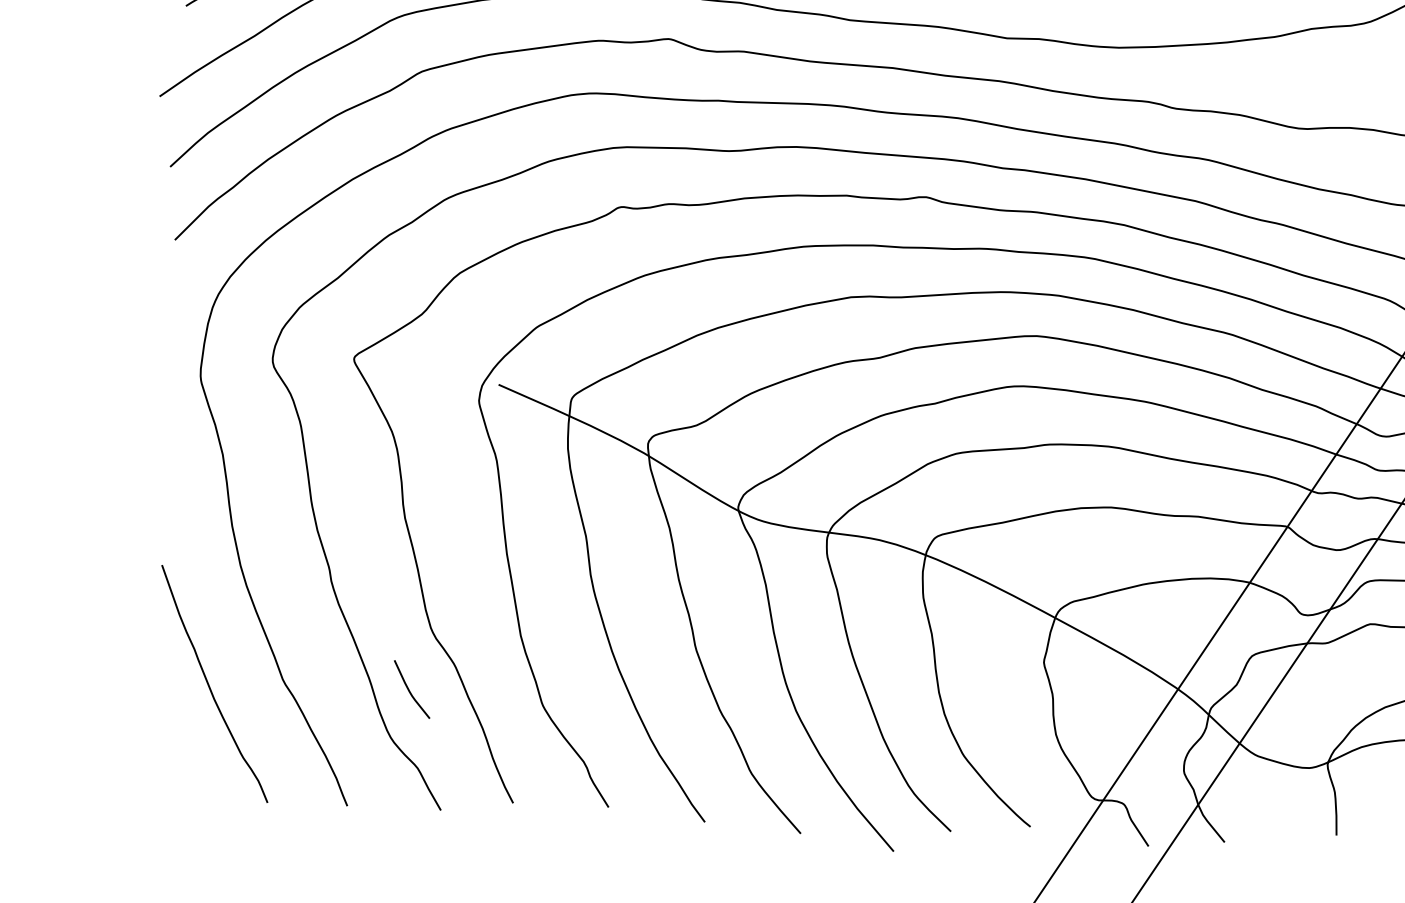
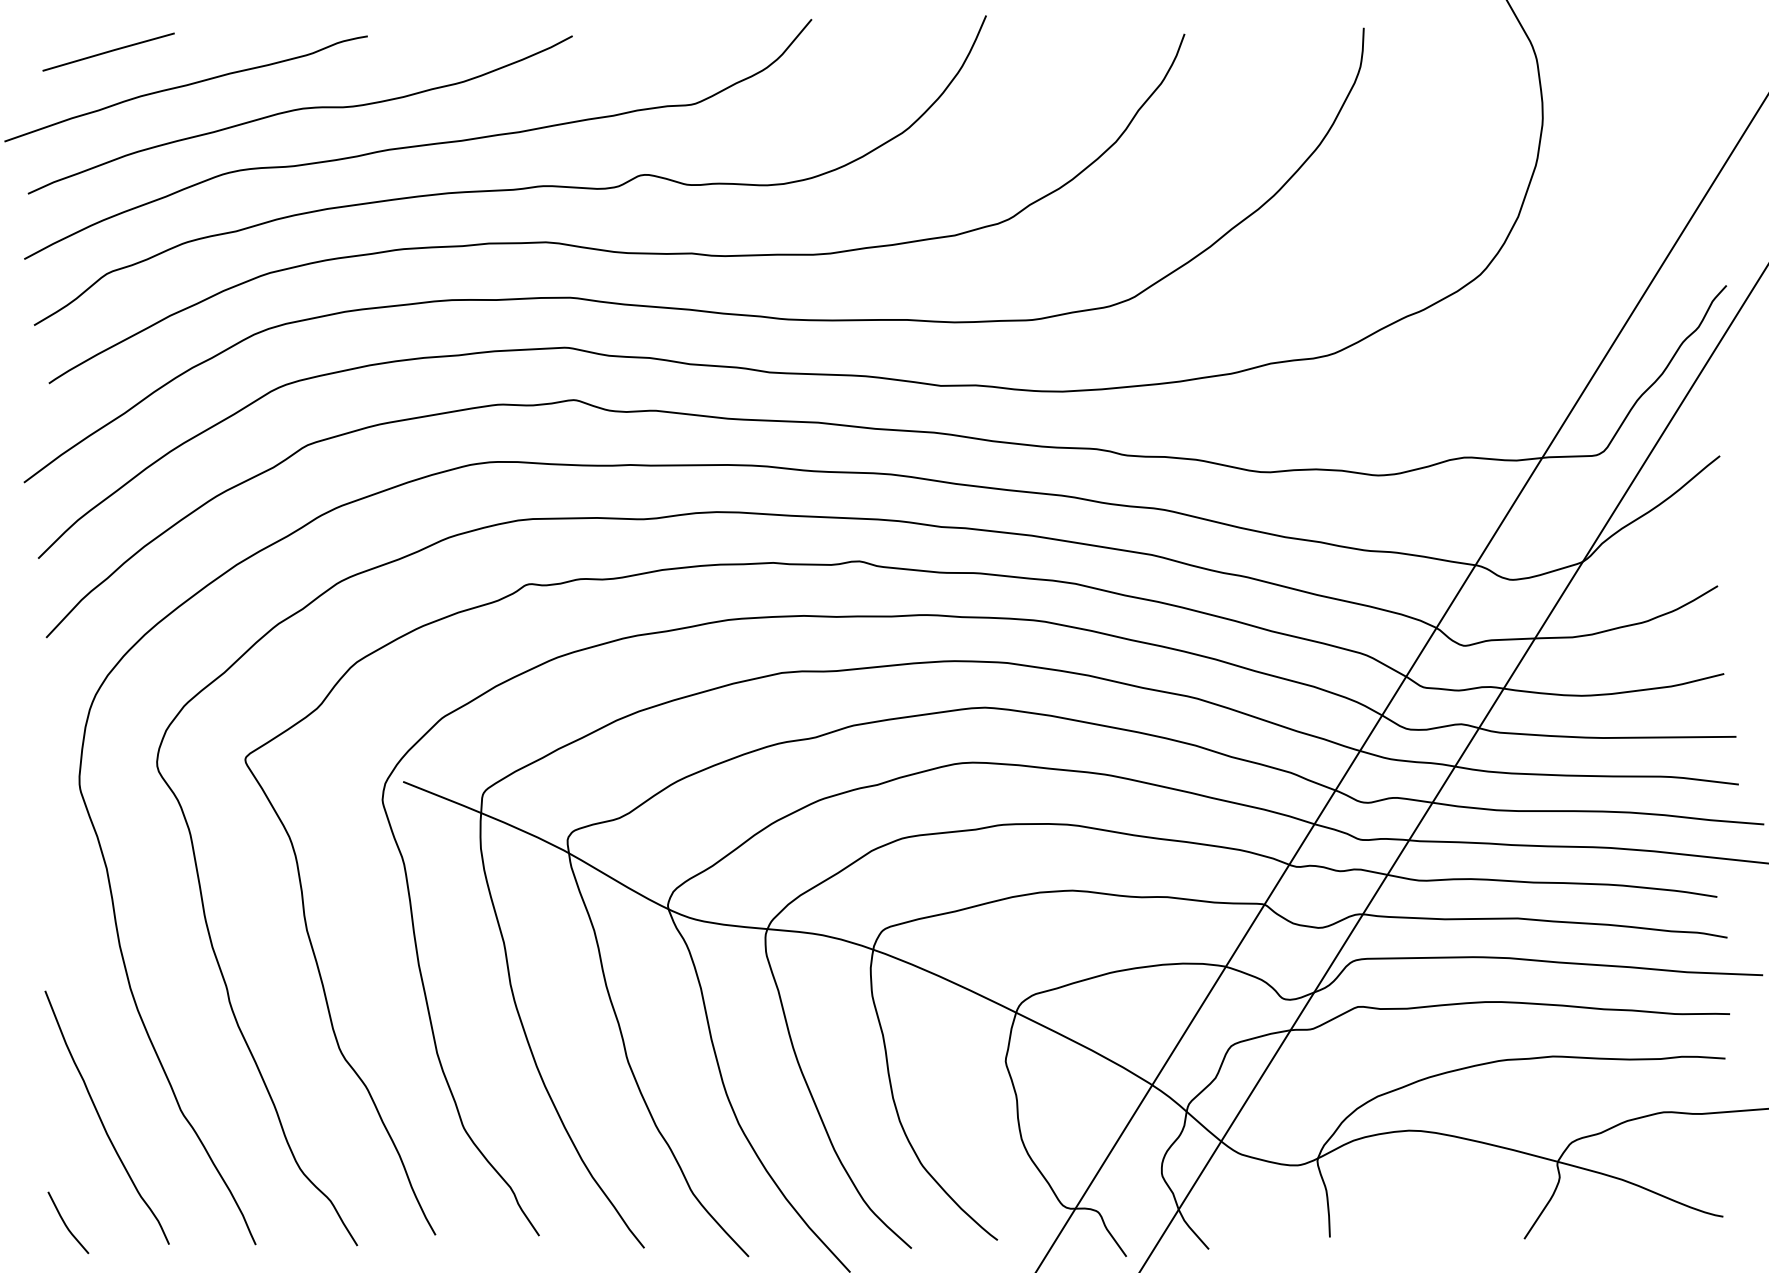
curve: (410, 690) -> (66, 1224), moved

